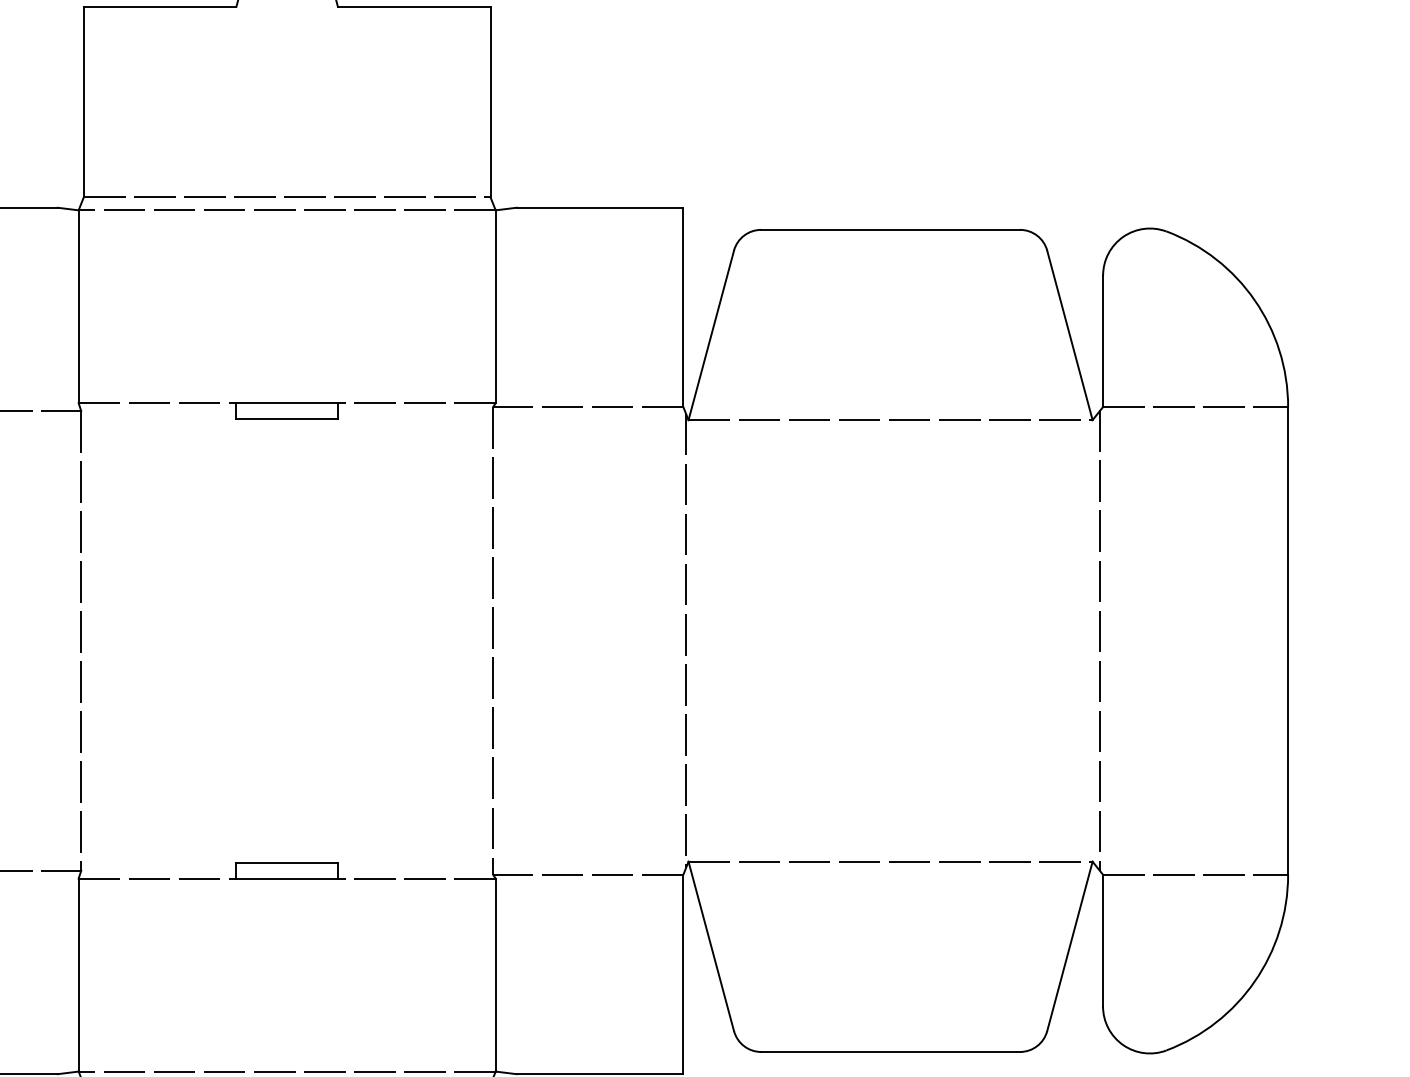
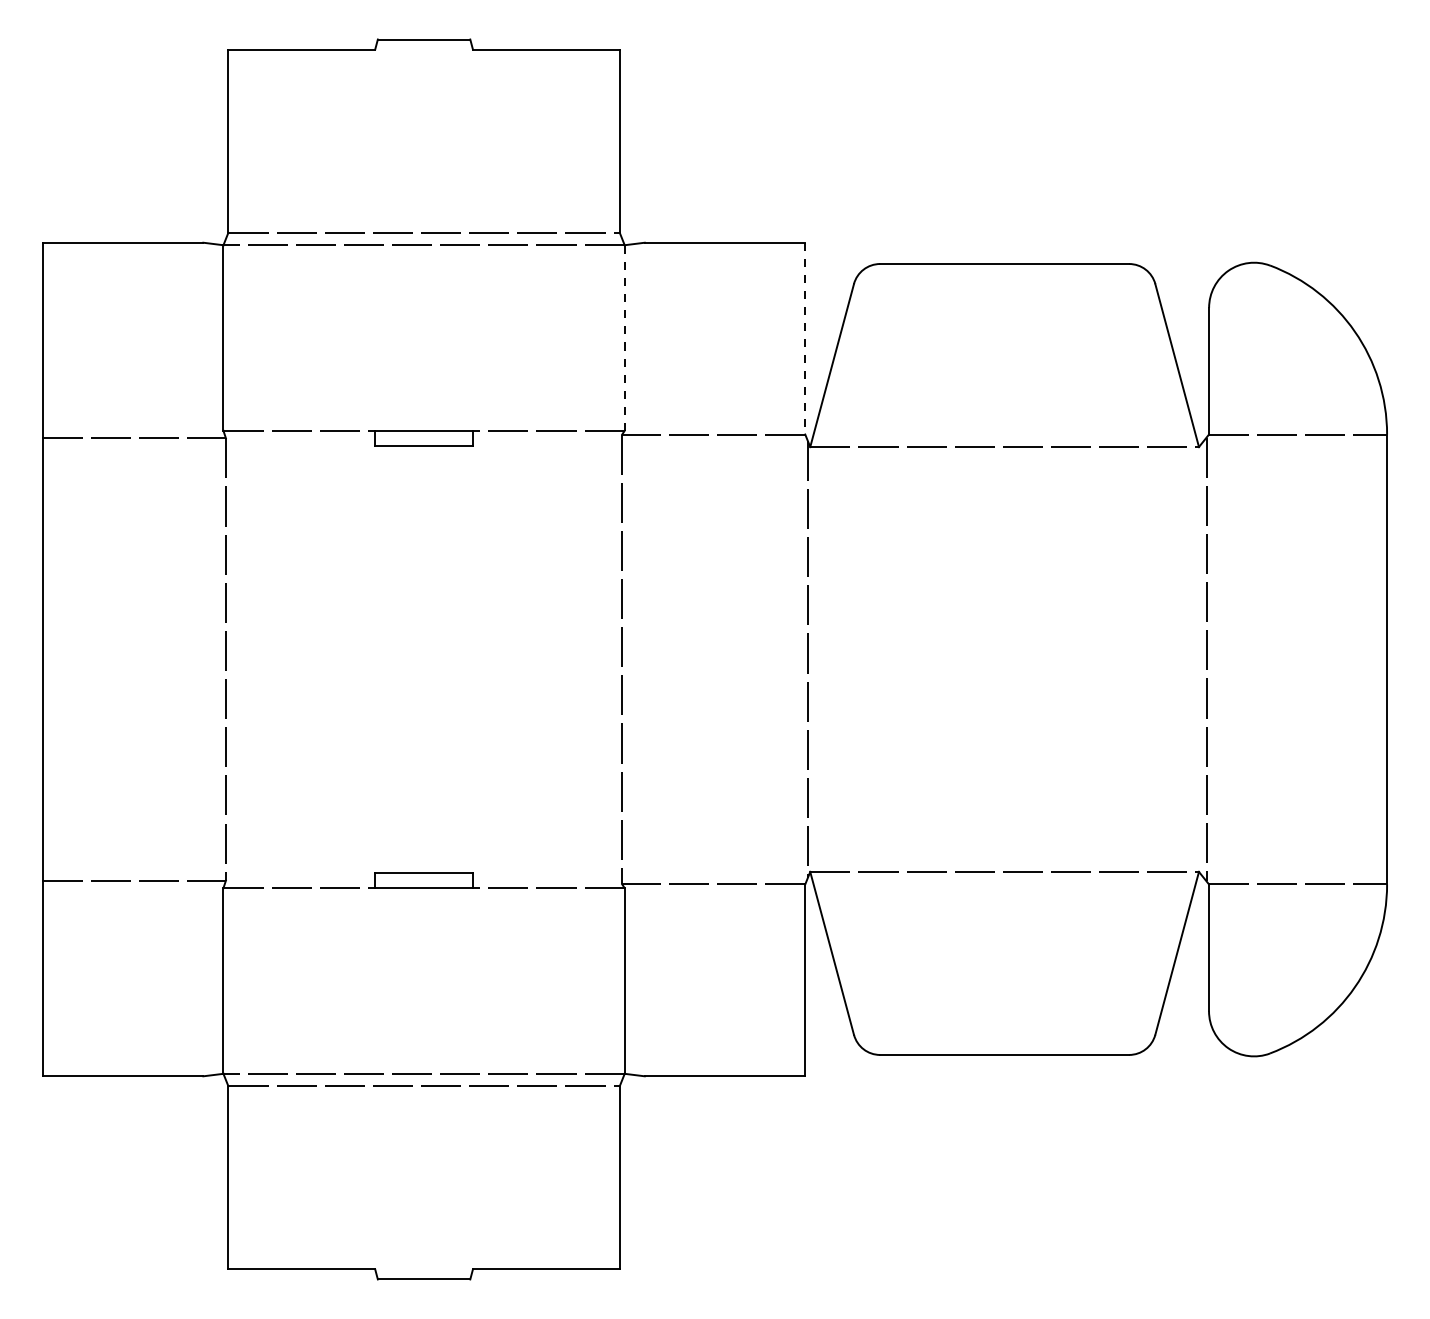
line: (495, 307) -> (624, 338), solid -> dashed
line: (683, 307) -> (805, 338), solid -> dashed

